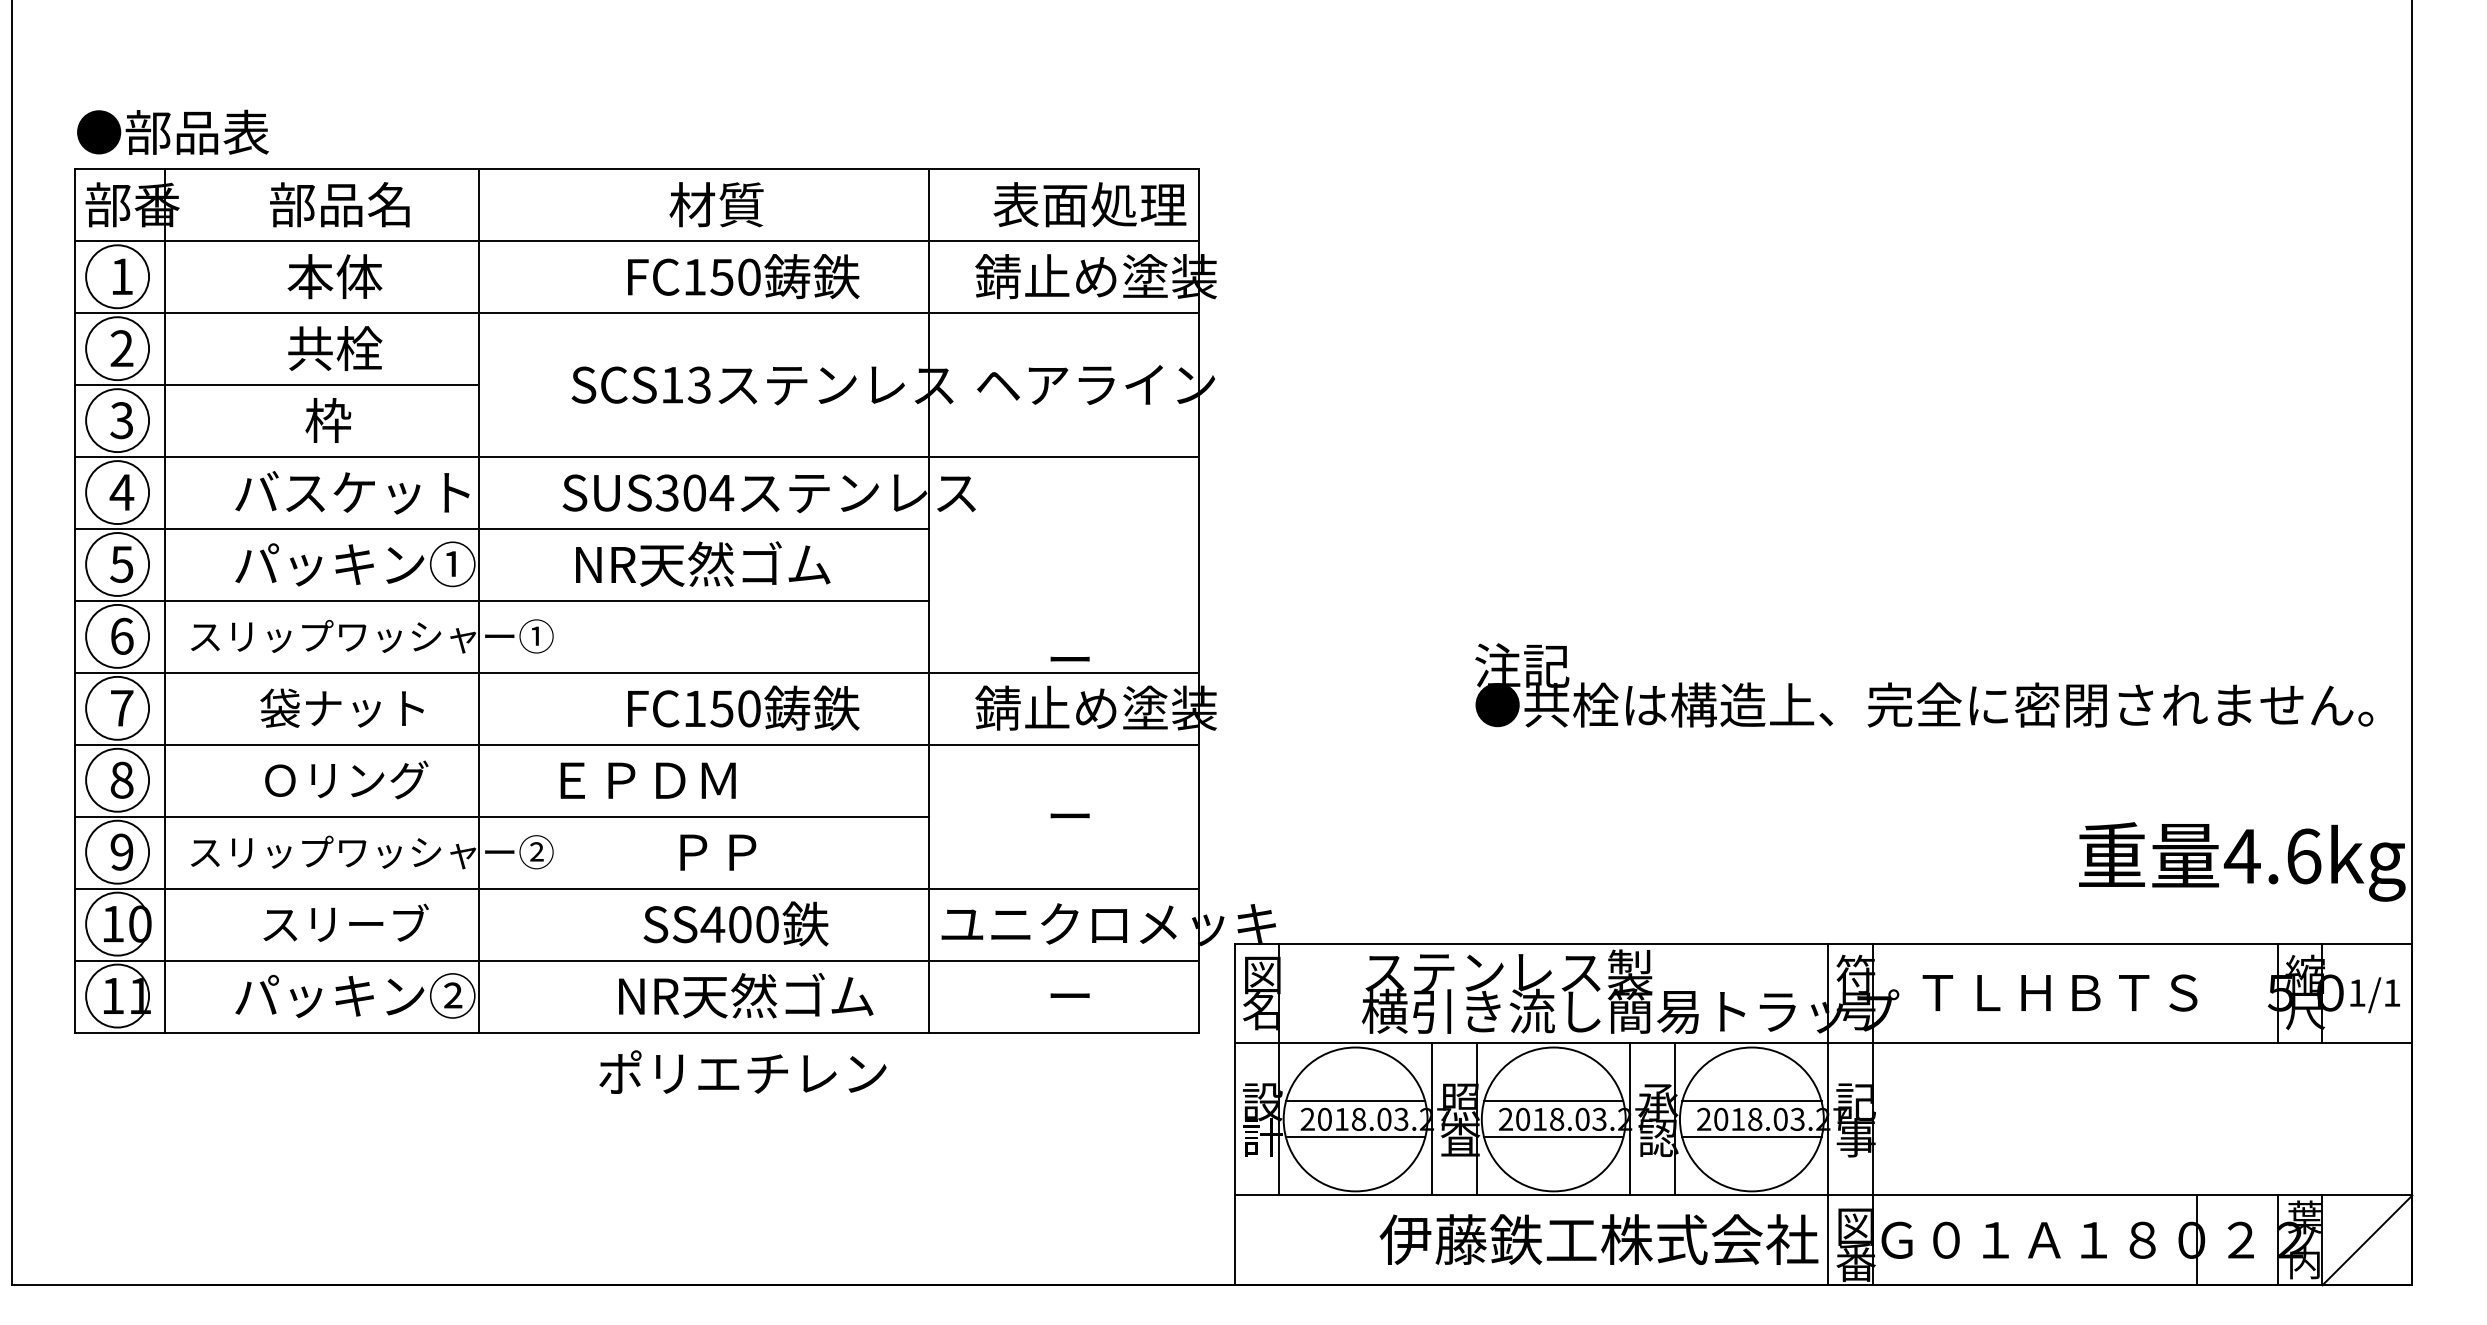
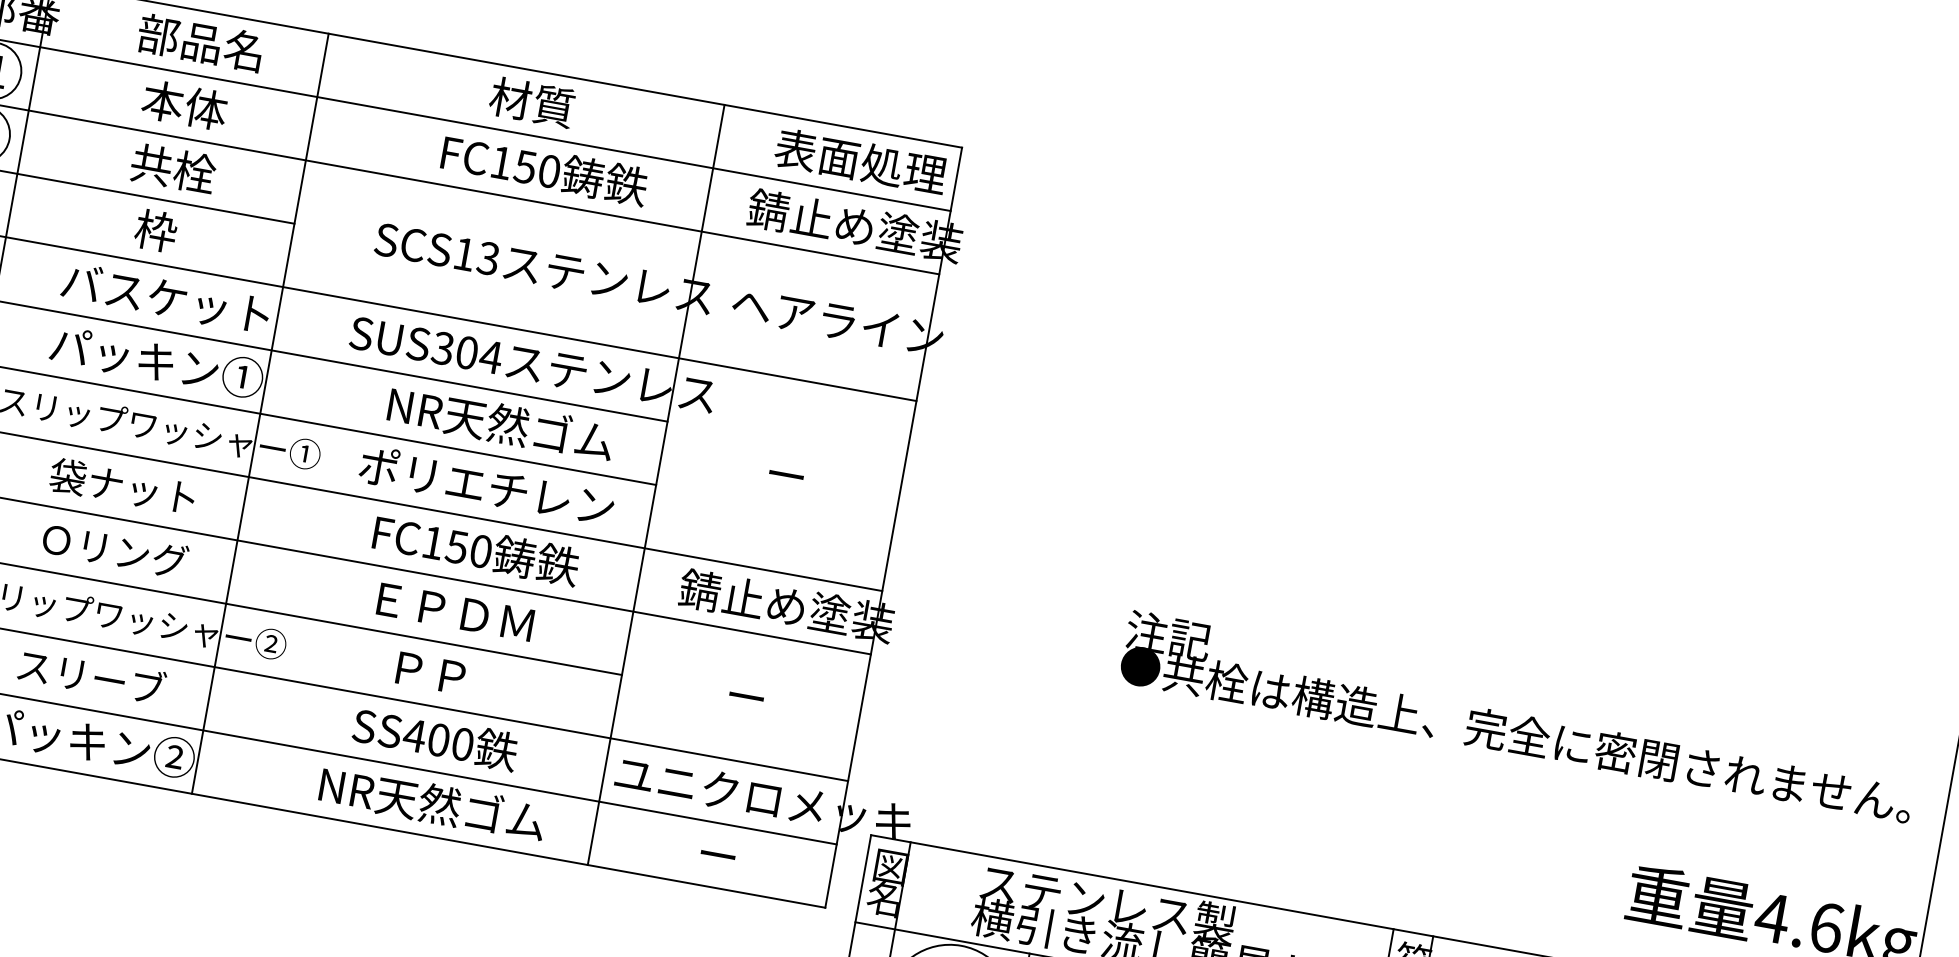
text: (703, 563) -> (501, 423), moved
text: (1069, 658) -> (786, 474), moved
text: (647, 780) -> (454, 611), moved
text: (742, 1071) -> (486, 484), moved

